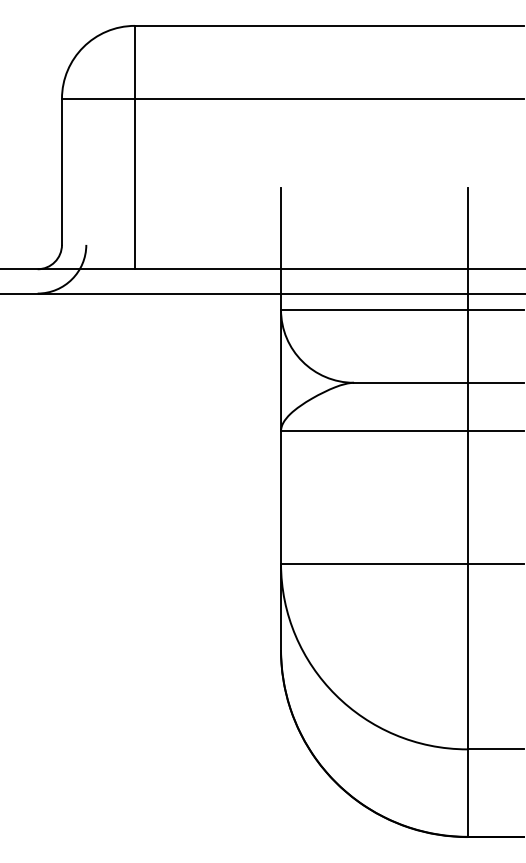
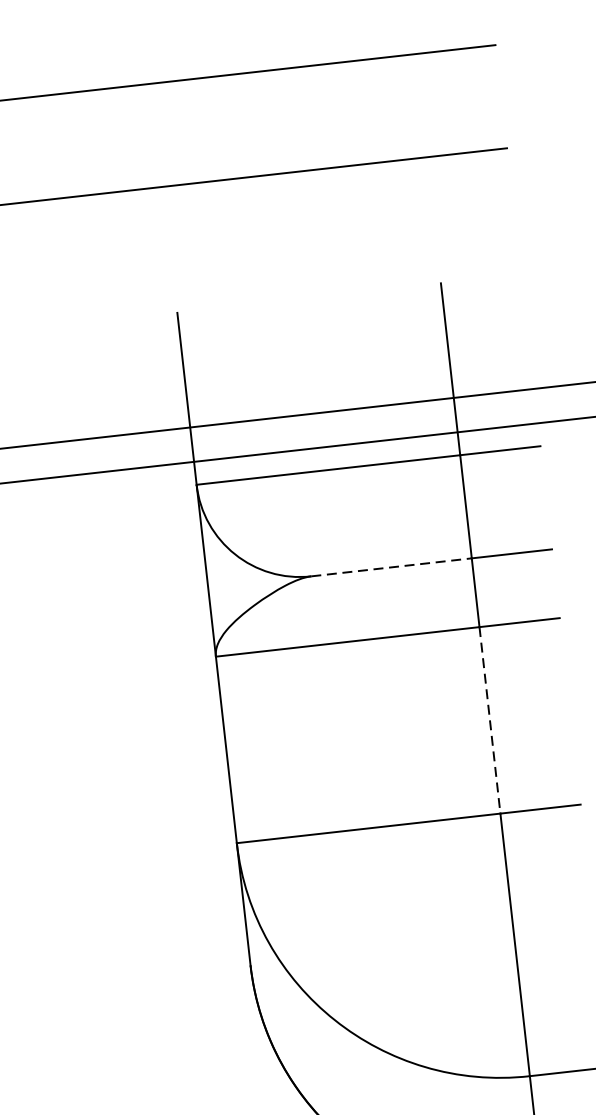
line: (410, 382) -> (391, 566), solid -> dashed
line: (467, 498) -> (489, 721), solid -> dashed

